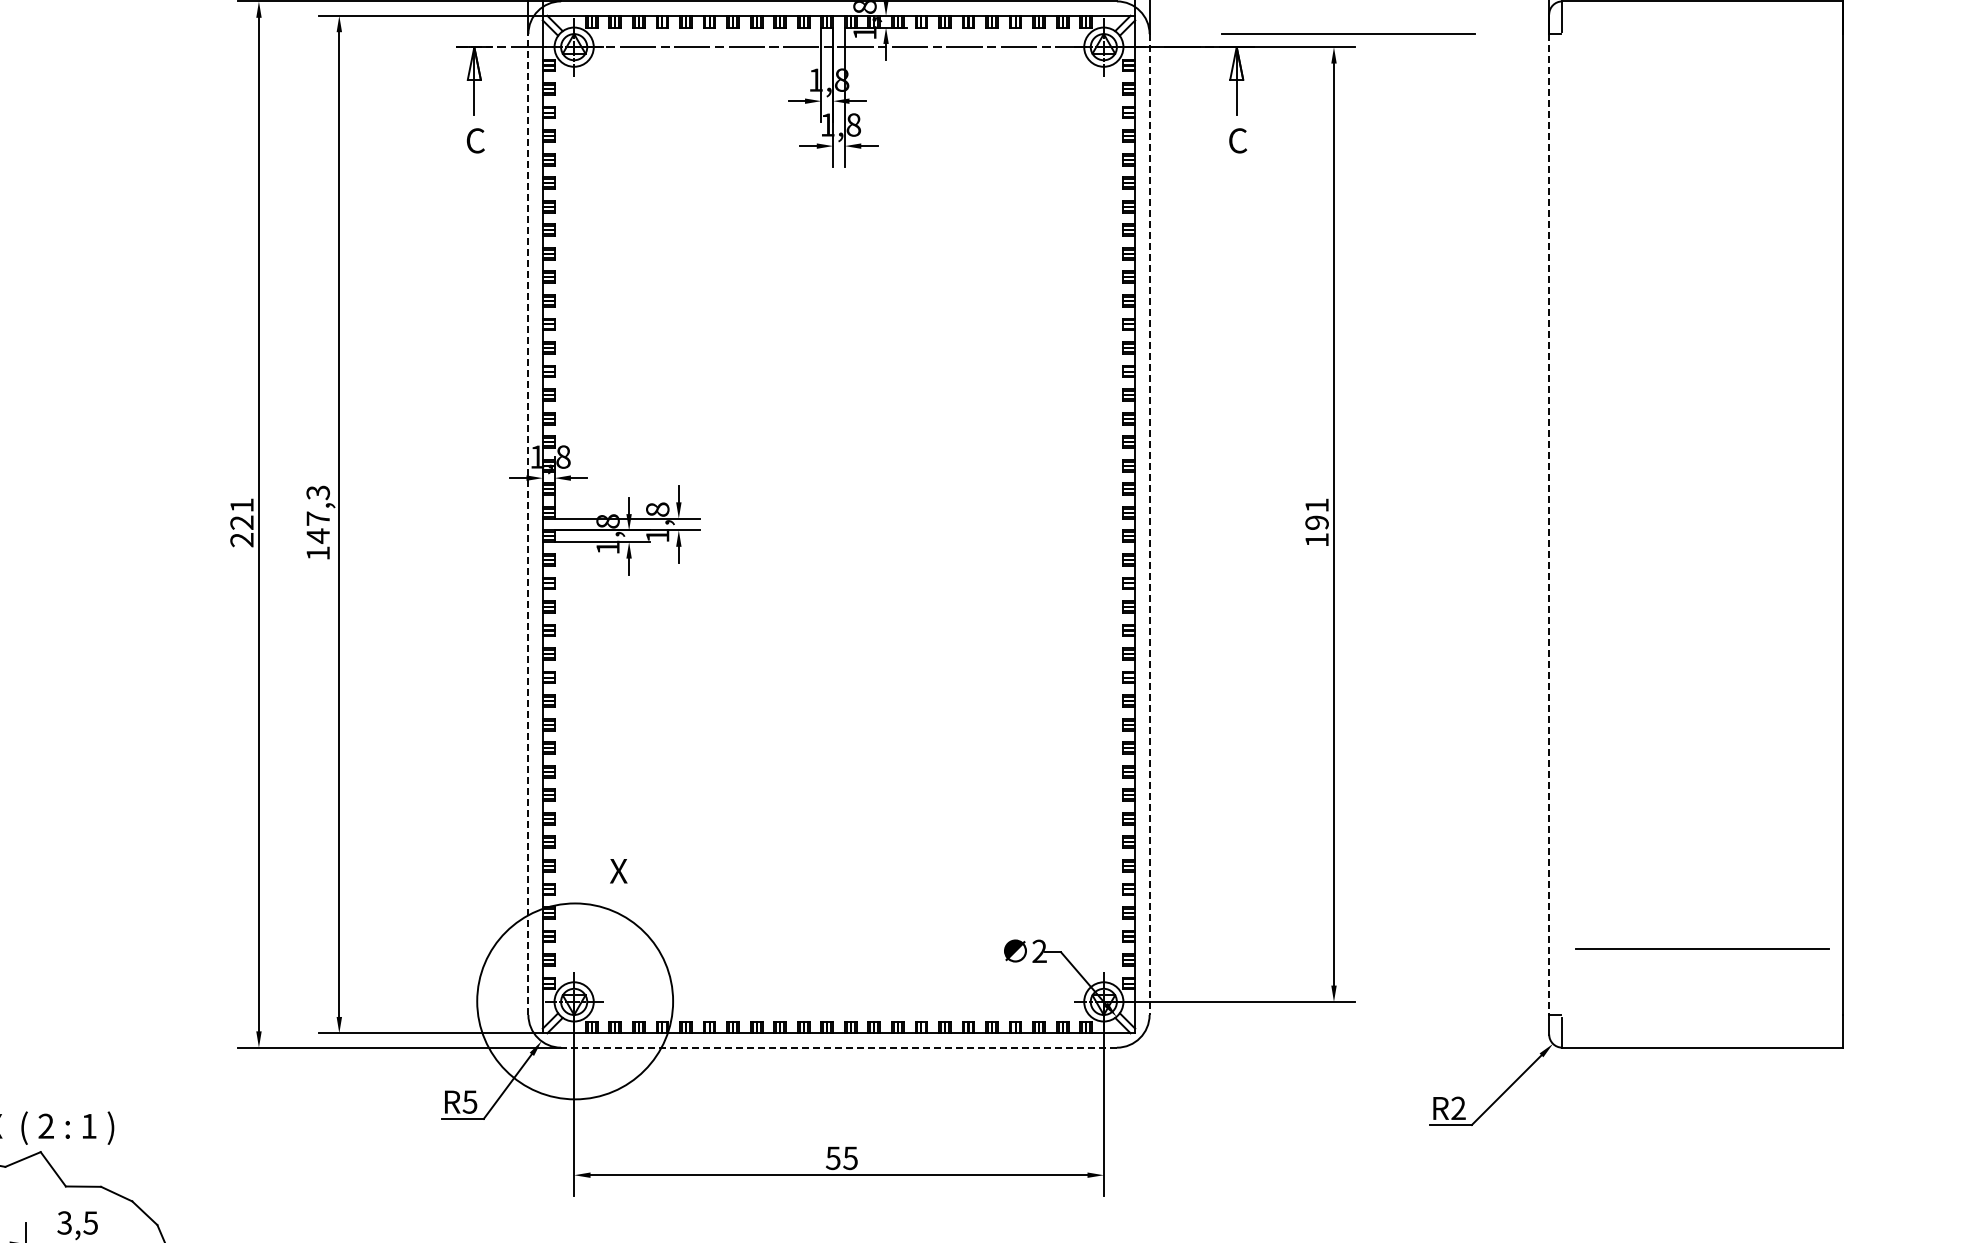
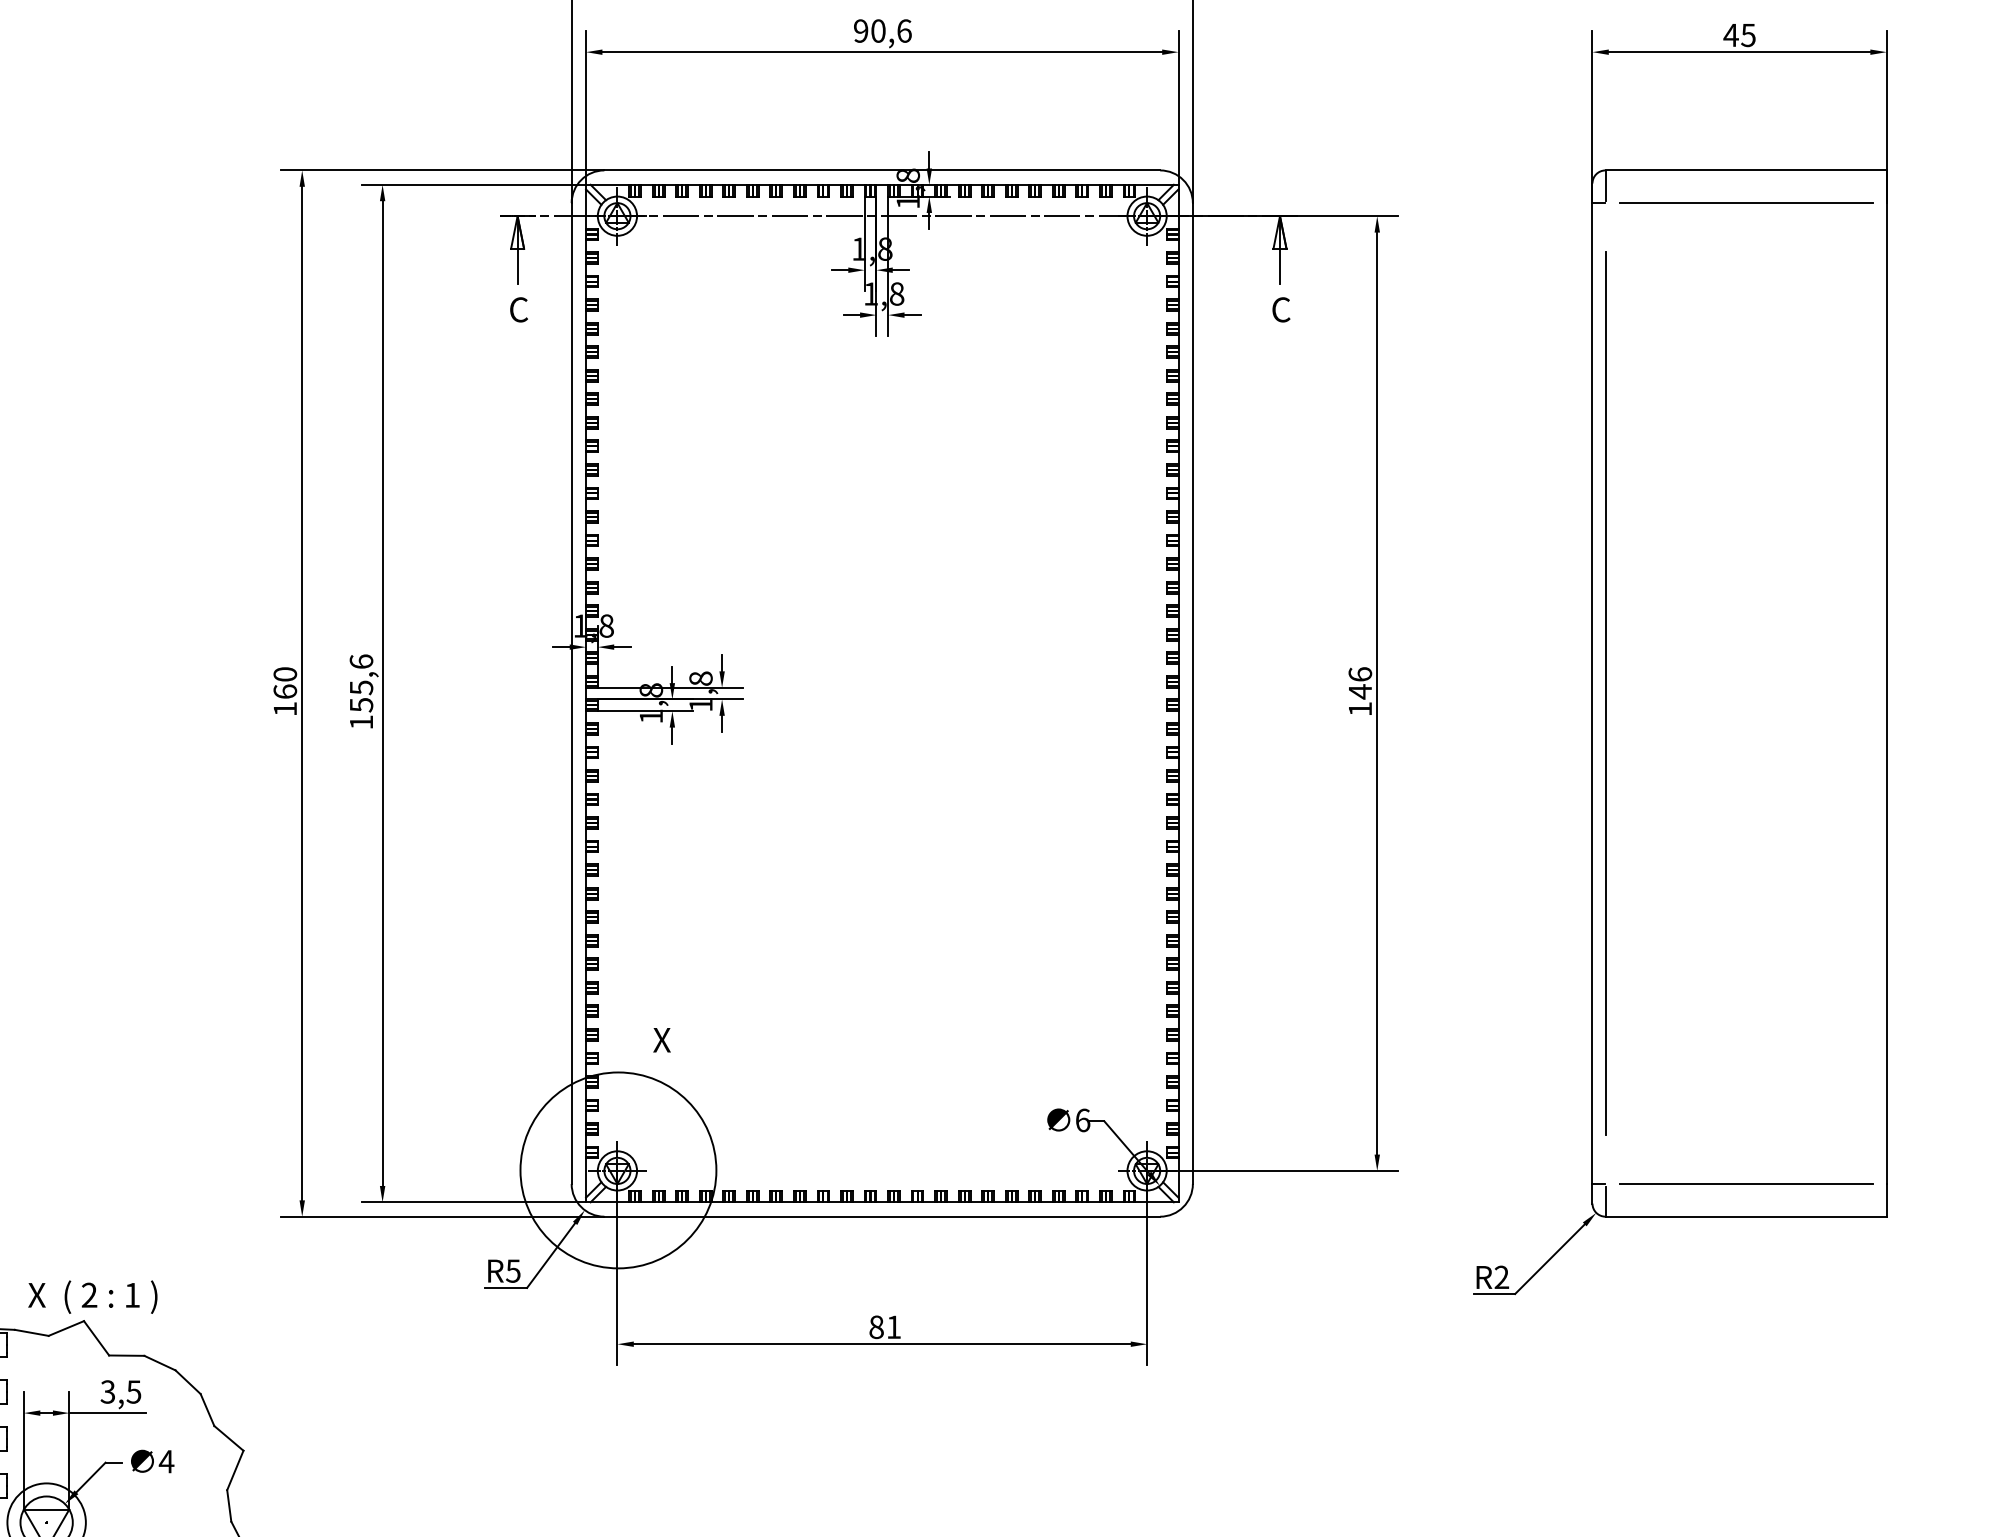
line: (1349, 33) -> (1746, 202), moved
text: (318, 514) -> (361, 683), 147,3 -> 155,6
text: (1317, 514) -> (1360, 683), 191 -> 146
text: (242, 522) -> (285, 691), 221 -> 160
line: (528, 524) -> (571, 693), dashed -> solid
line: (1562, 524) -> (1605, 693), added
line: (1149, 525) -> (1192, 694), dashed -> solid
line: (1549, 525) -> (1592, 694), dashed -> solid
line: (1703, 948) -> (1746, 1183), moved
text: (1039, 951) -> (1082, 1120), 2 -> 6
line: (839, 1047) -> (882, 1216), dashed -> solid
text: (841, 1158) -> (884, 1327), 55 -> 81

